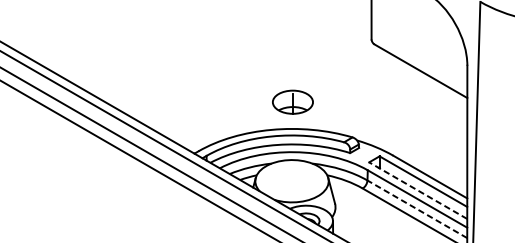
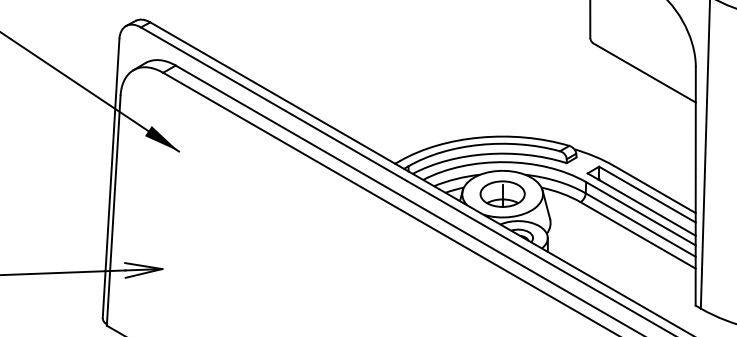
part: (292, 101) -> (502, 193), moved
line: (418, 190) -> (641, 204), dashed -> solid
line: (417, 208) -> (640, 224), dashed -> solid

